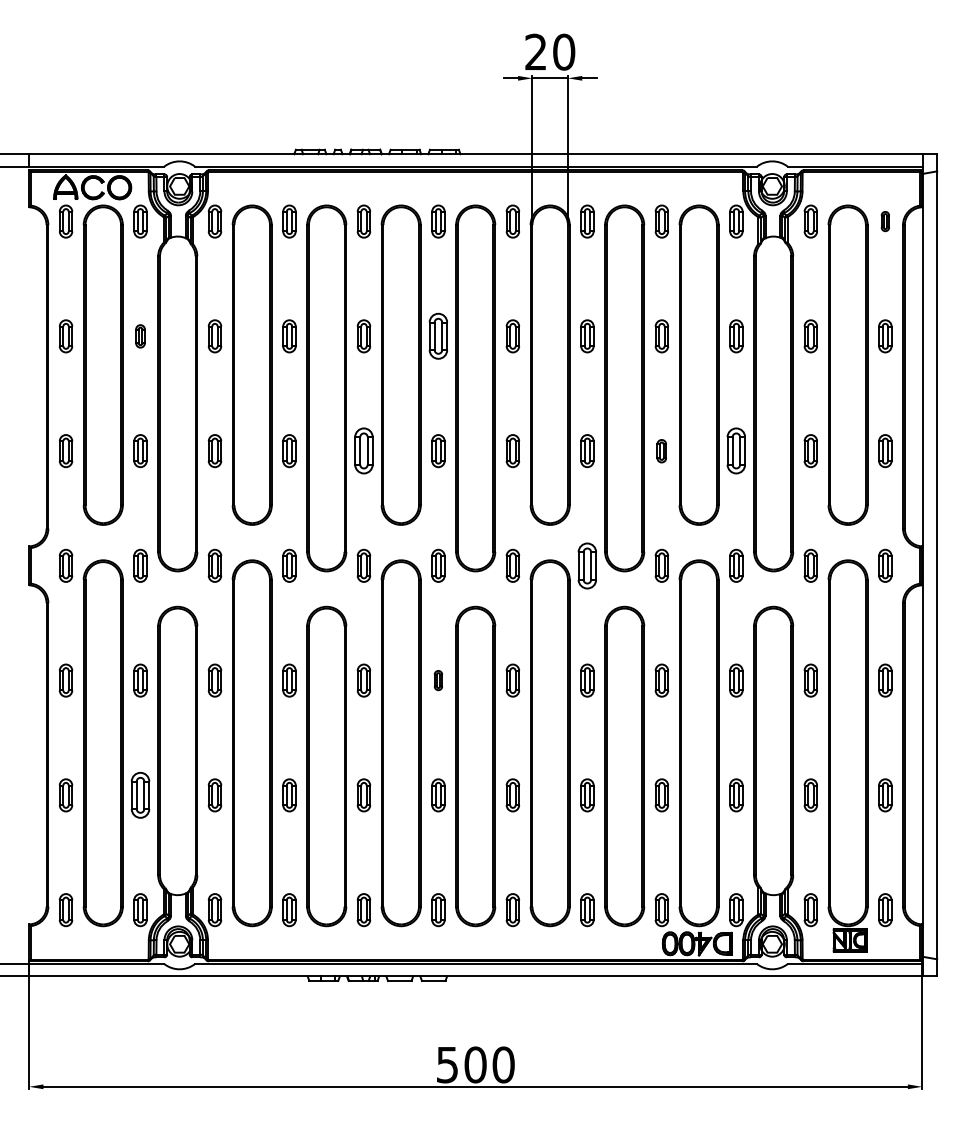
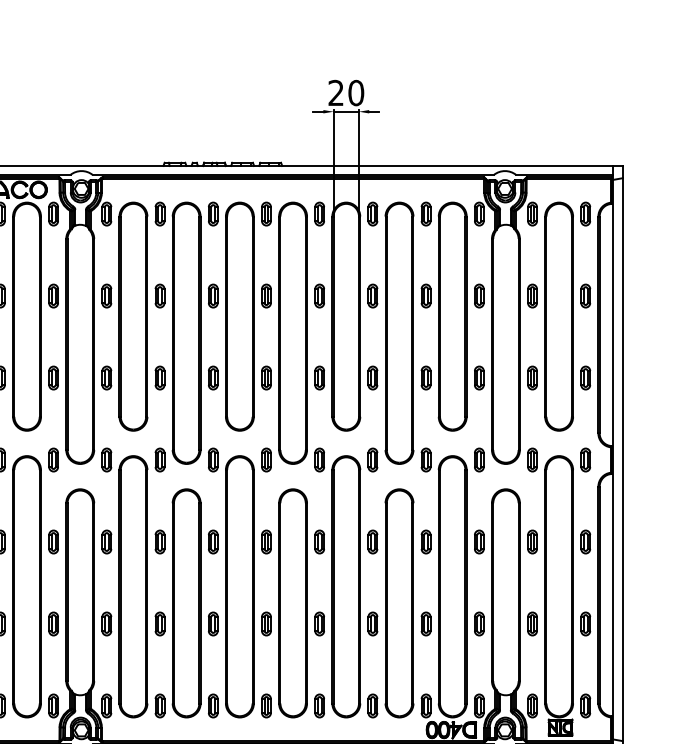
part: (885, 221) -> (585, 214), size x1.67
part: (140, 336) -> (53, 296), size x1.43
part: (438, 336) -> (266, 296), size x0.71
part: (363, 451) -> (212, 378), size x0.71
part: (661, 451) -> (425, 378), size x1.43
part: (736, 451) -> (479, 378), size x0.71
part: (587, 565) -> (372, 459), size x0.71
part: (438, 680) -> (266, 541), size x1.67
part: (140, 795) -> (53, 624), size x0.71

